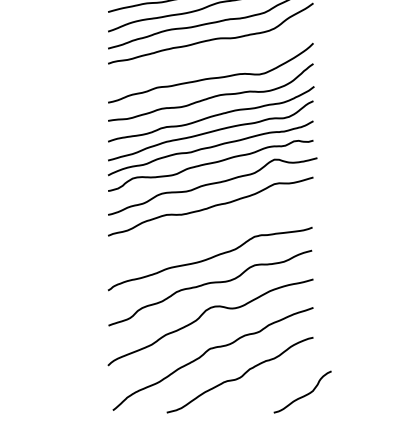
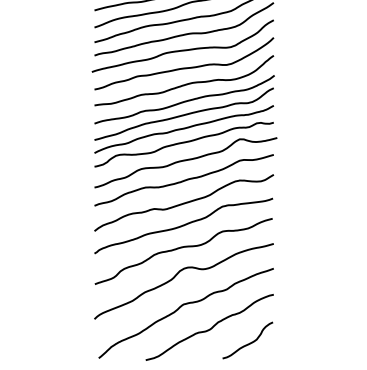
curve: (211, 56) -> (184, 49), added
curve: (210, 232) -> (183, 202), added
curve: (303, 395) -> (248, 343), moved

